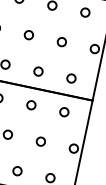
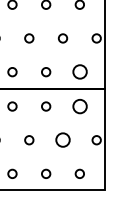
circle: (71, 78) -> (79, 72), size x1.6
circle: (64, 112) -> (79, 106), size x1.6
circle: (40, 141) -> (62, 140), size x1.6

